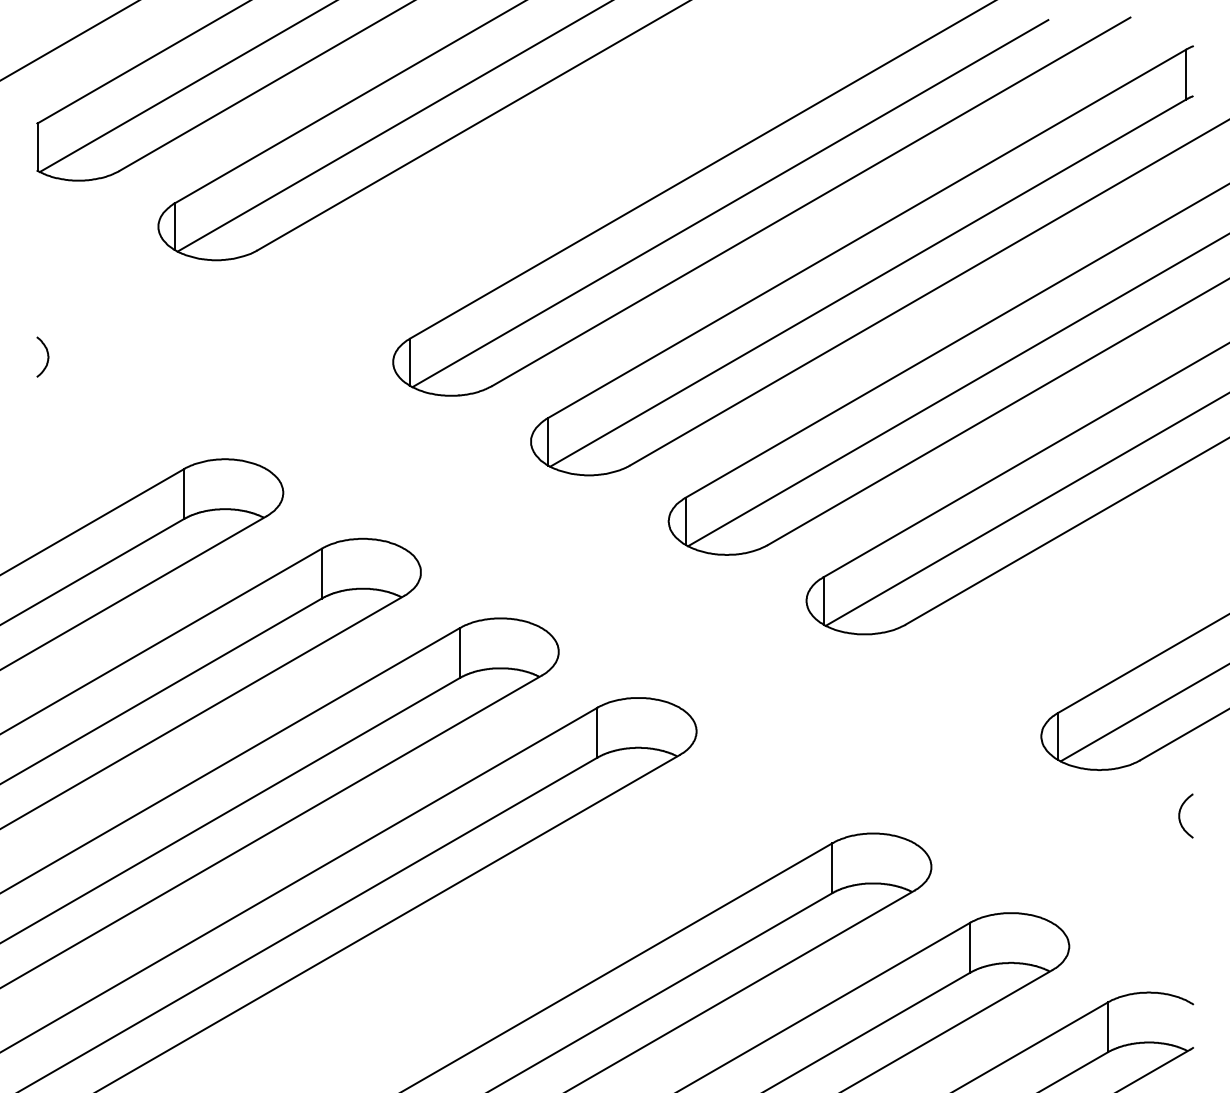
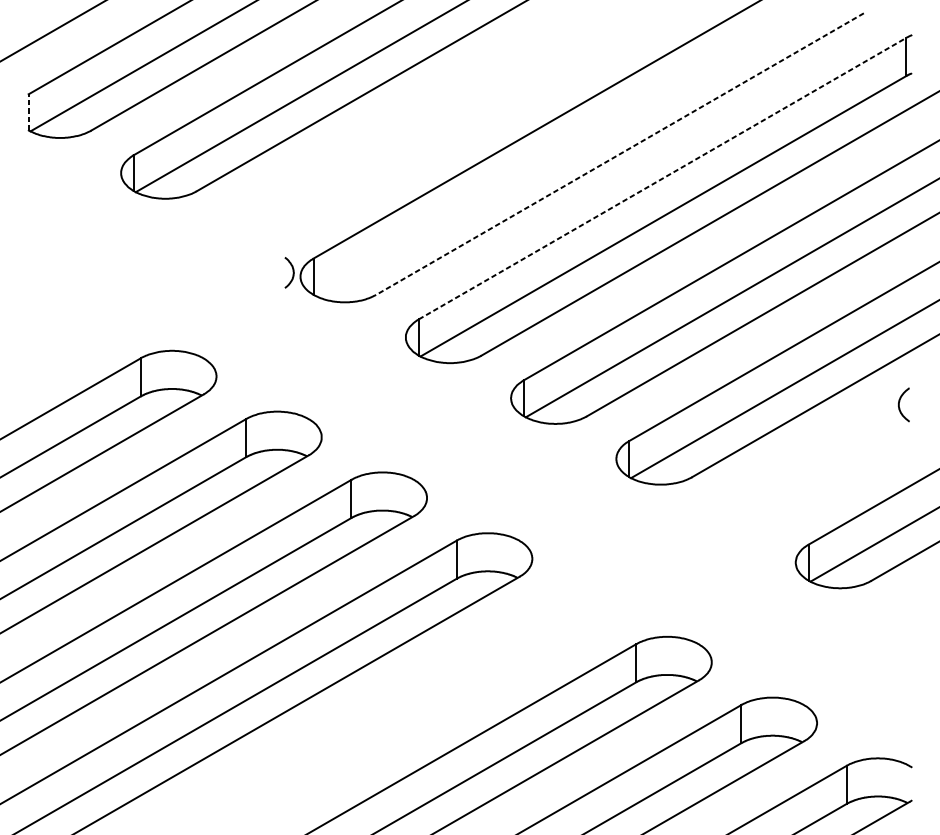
line: (37, 147) -> (28, 112), solid -> dashed
line: (810, 202) -> (619, 154), solid -> dashed
line: (730, 203) -> (558, 155), removed
line: (867, 233) -> (662, 178), solid -> dashed
curve: (47, 356) -> (293, 272), moved
curve: (1180, 815) -> (899, 404), moved

